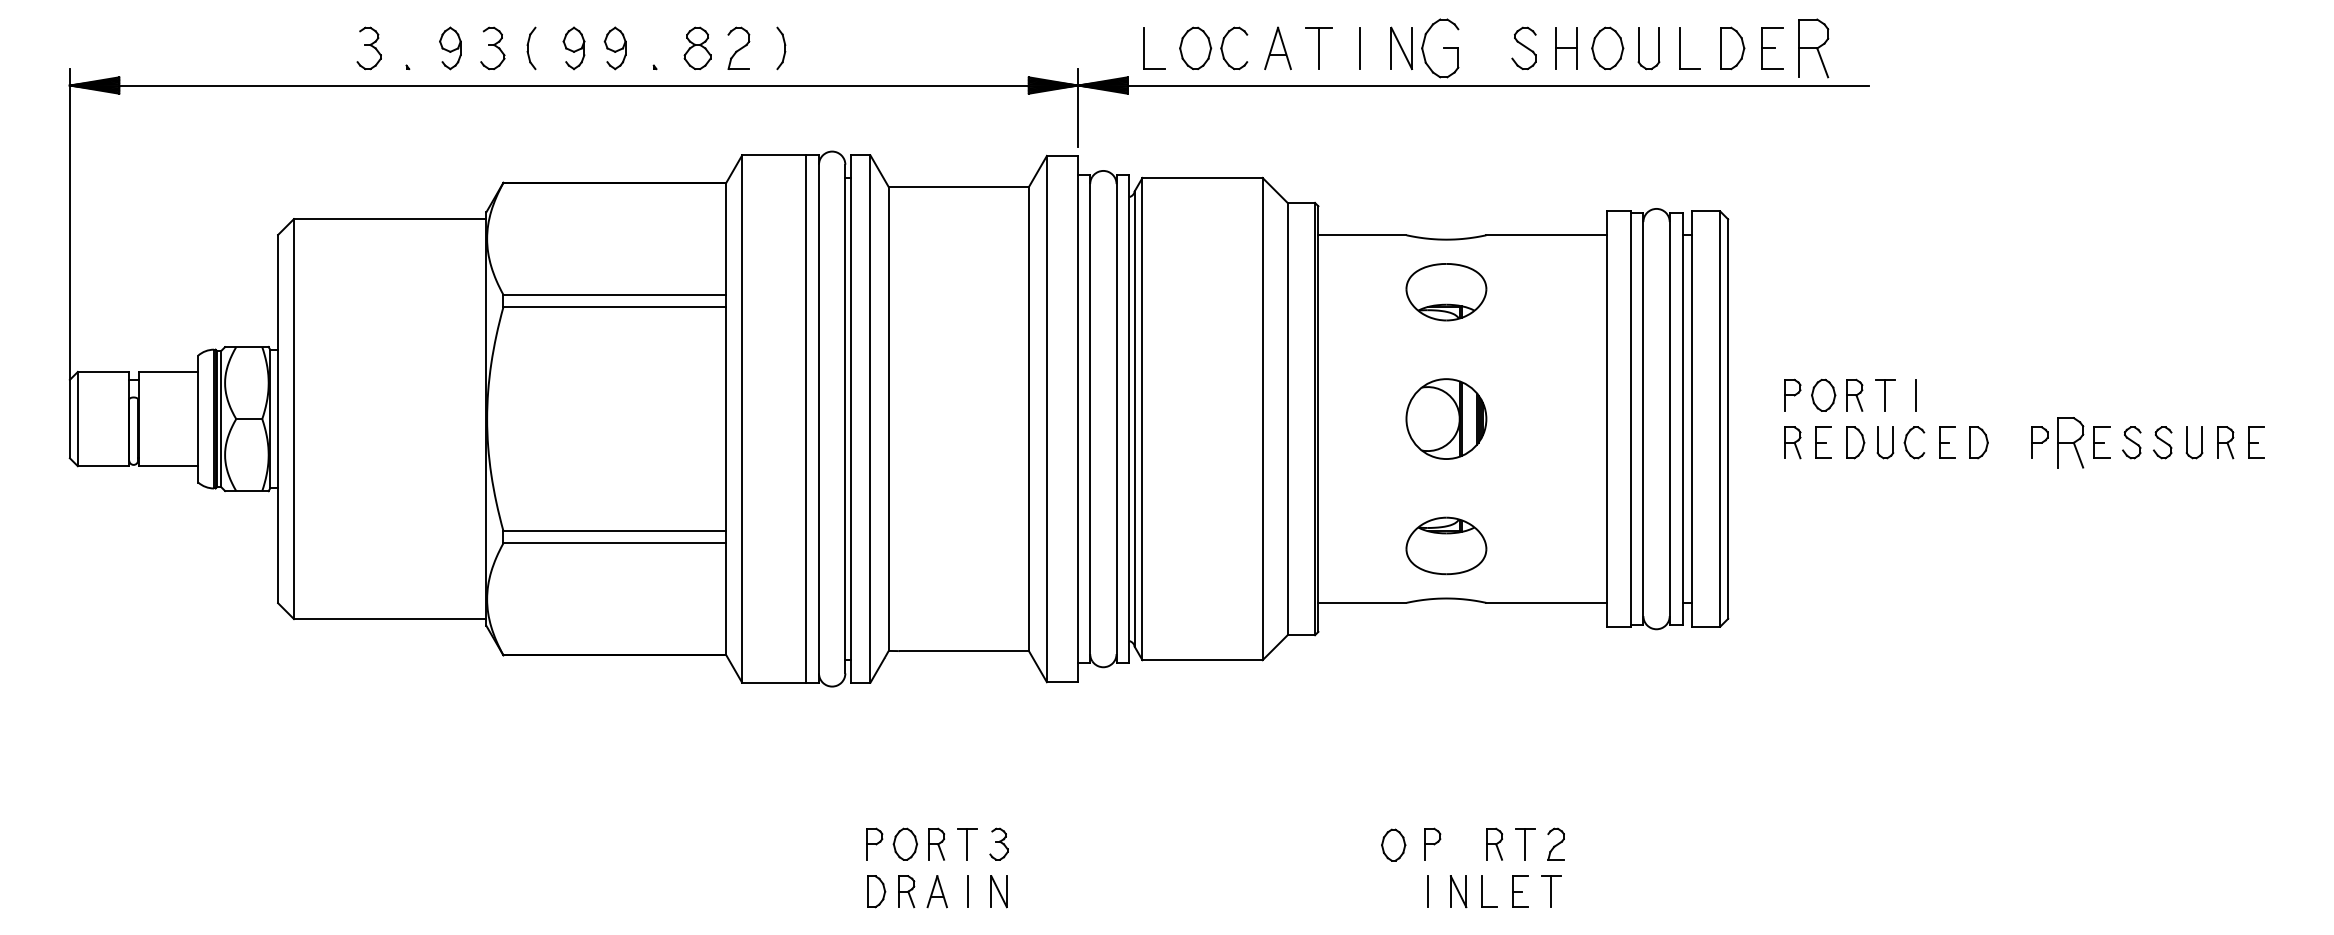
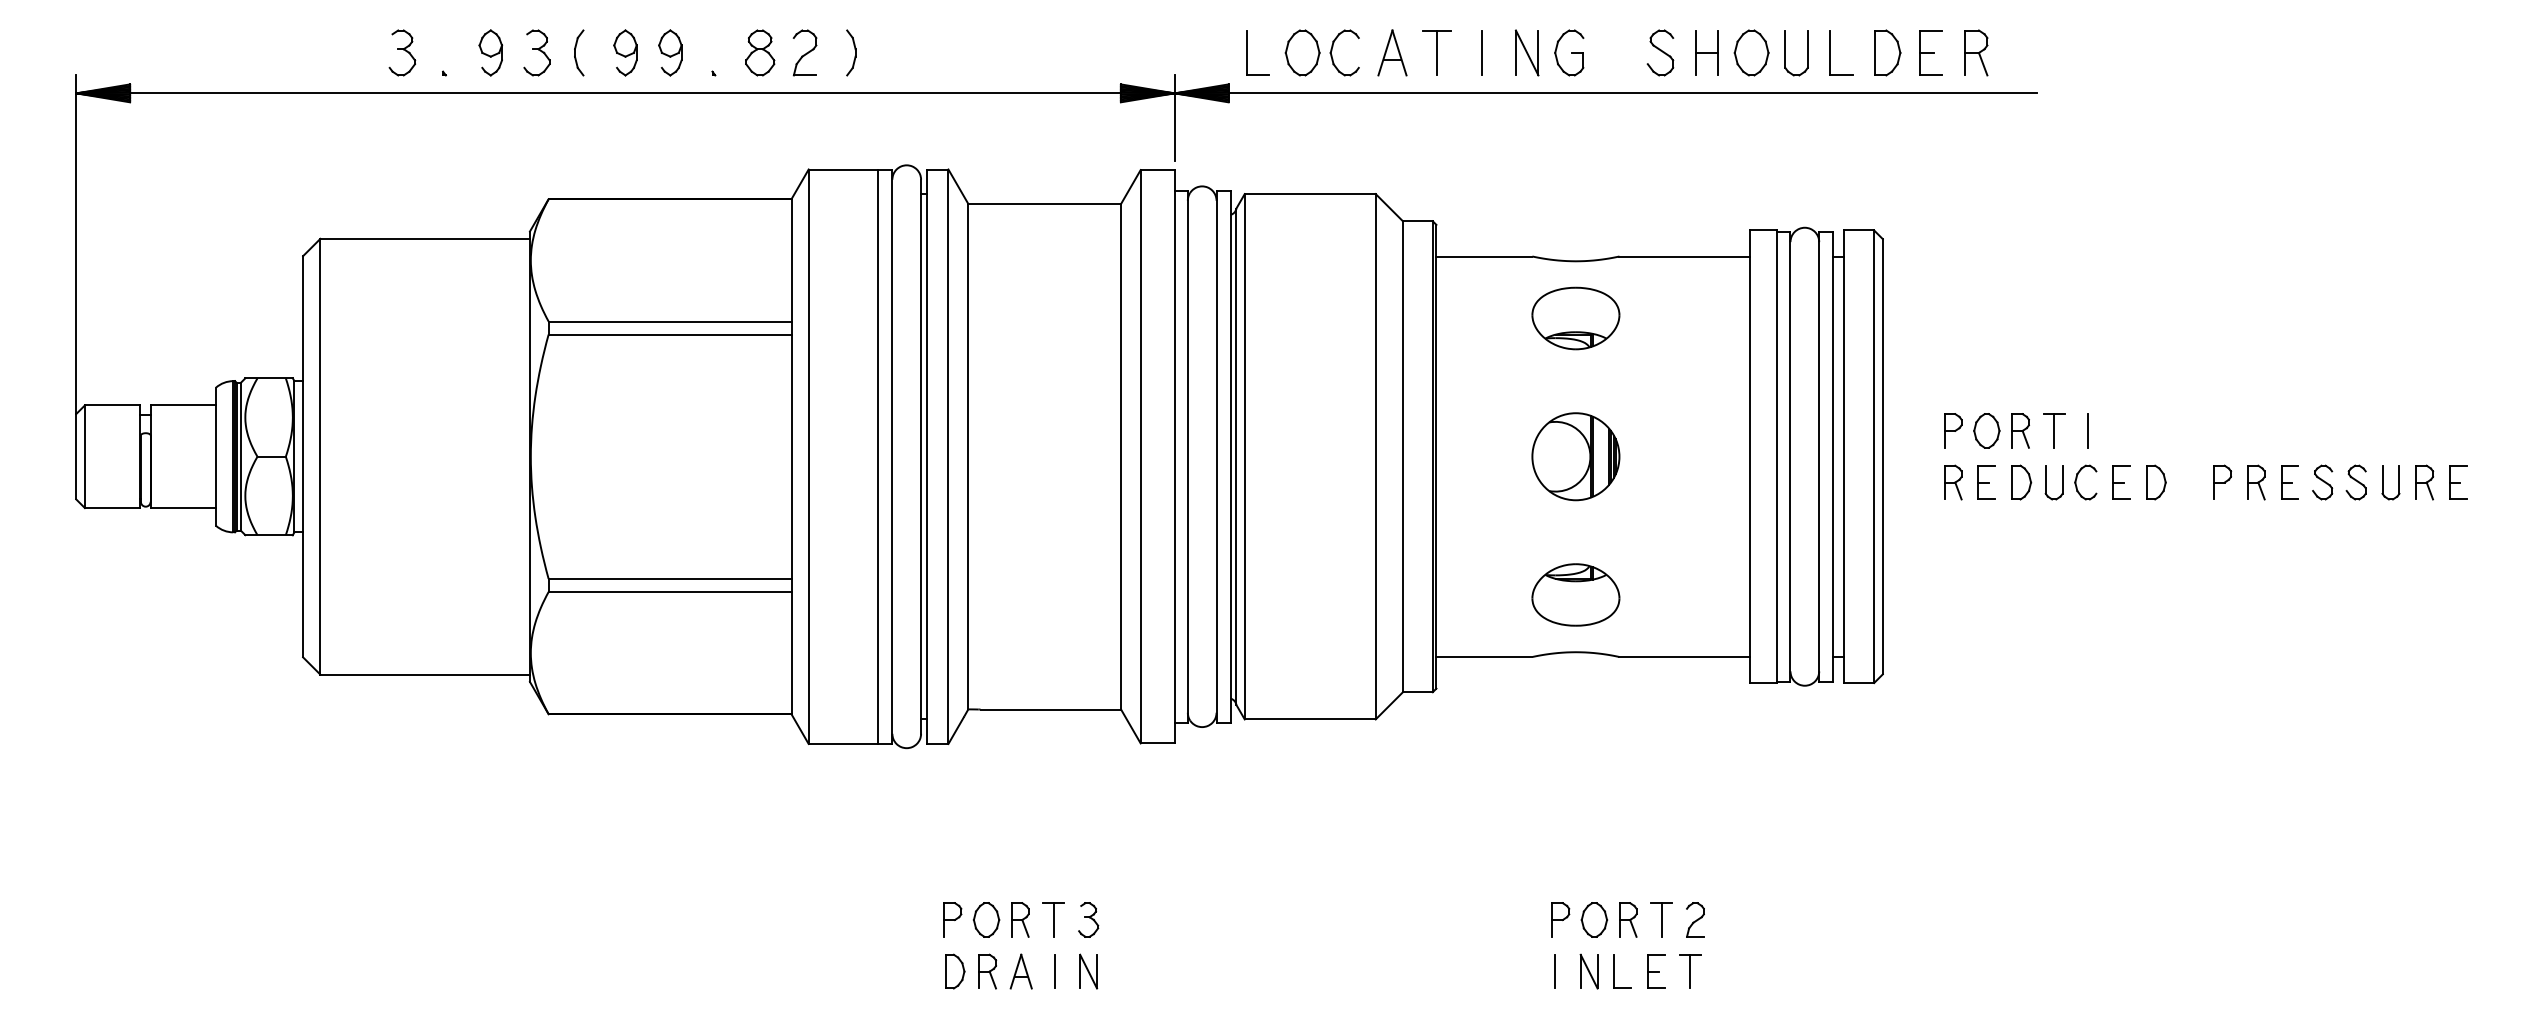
part: (1440, 48) -> (1569, 52), size x0.71
part: (1814, 48) -> (1976, 52), size x0.71
part: (2071, 442) -> (2256, 482), size x0.62
part: (1393, 844) -> (1594, 919), moved

